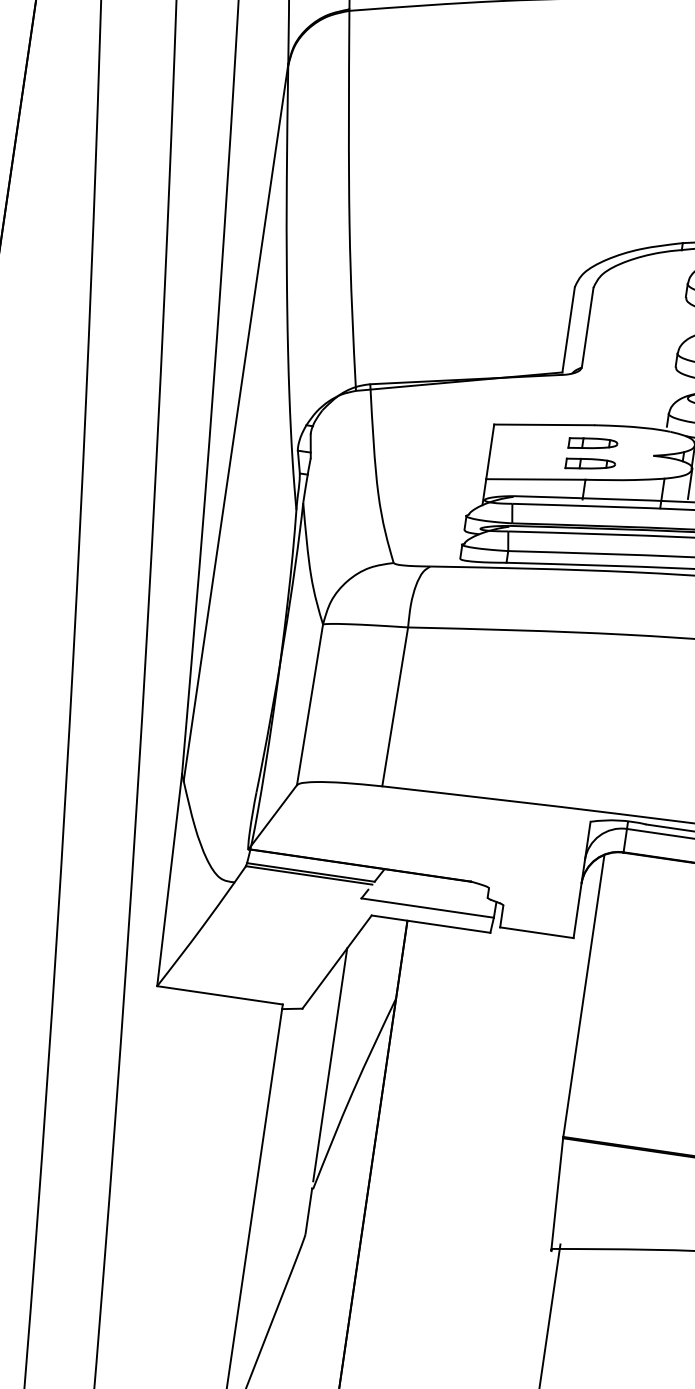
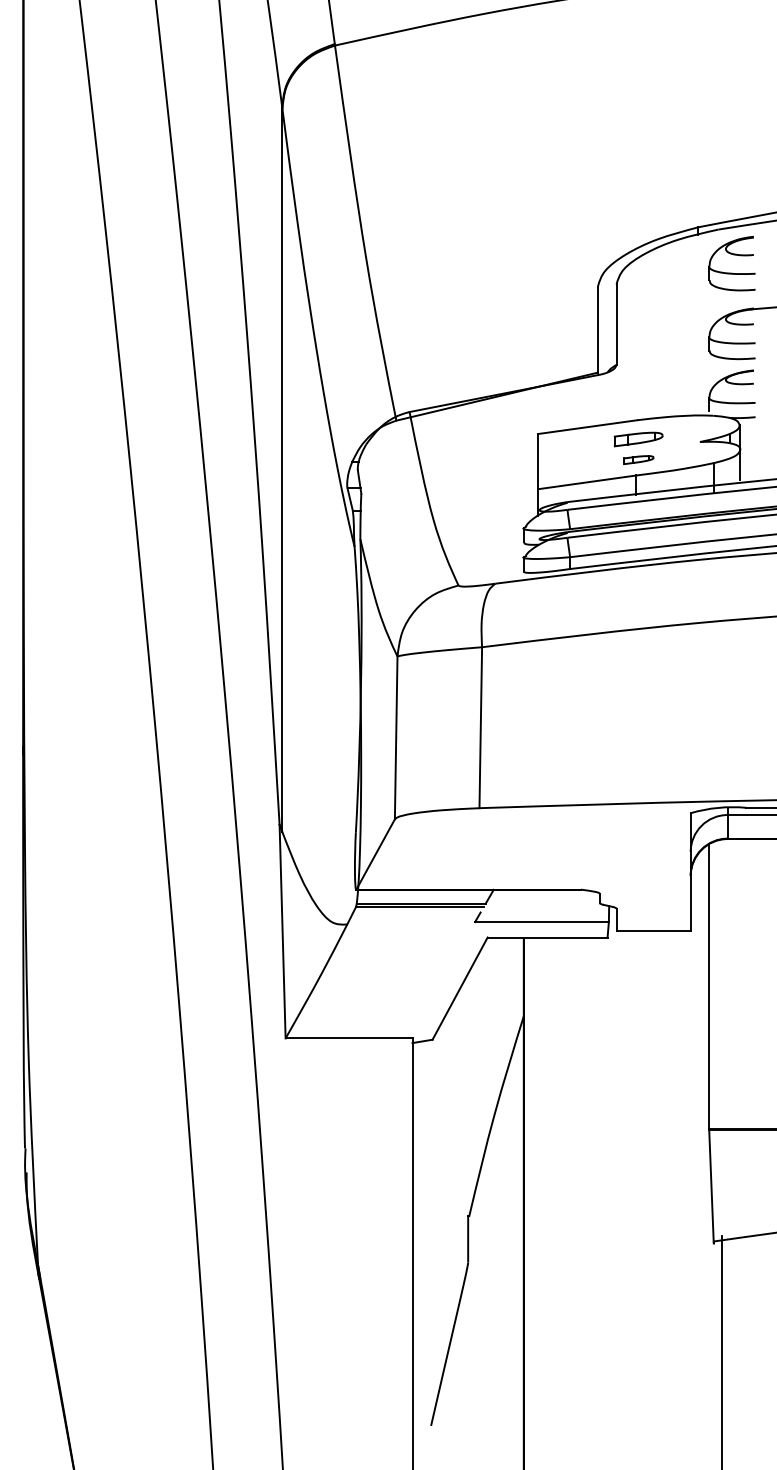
part: (589, 464) -> (638, 459), size x0.6
line: (330, 1064) -> (468, 1090), removed

